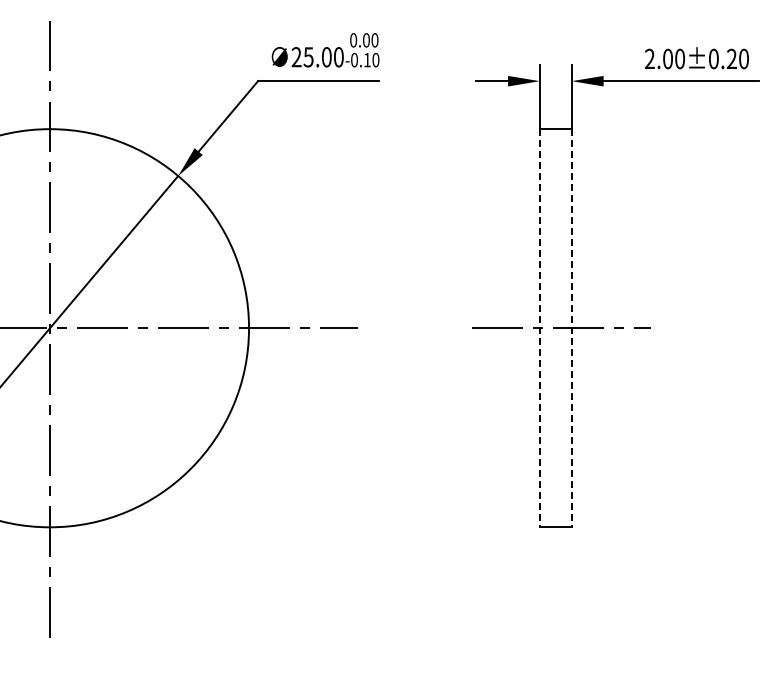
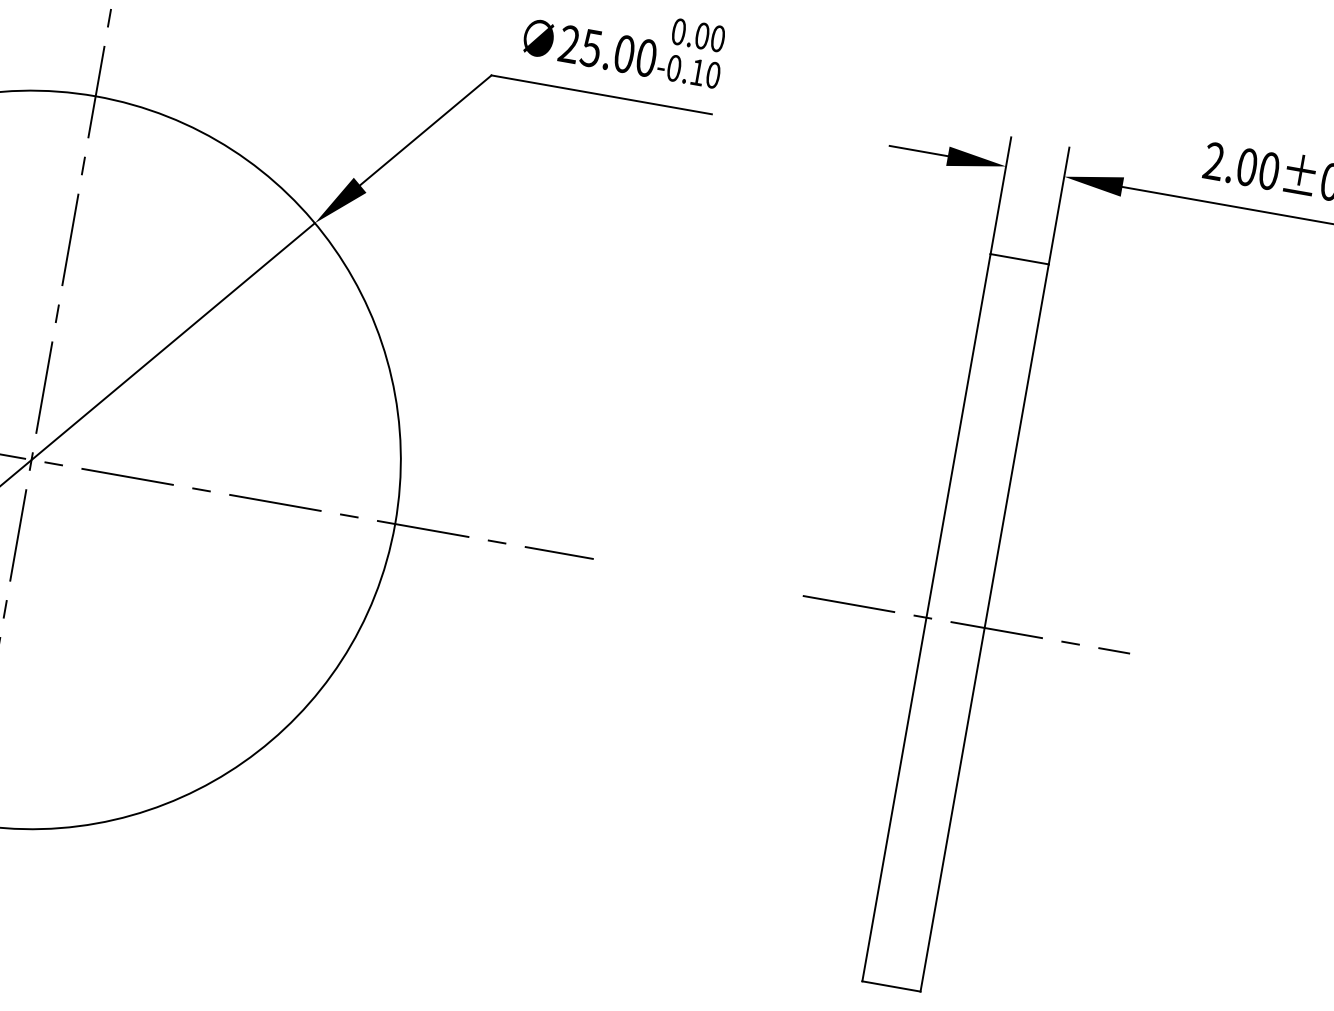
line: (539, 328) -> (925, 618), dashed -> solid
line: (571, 328) -> (984, 628), dashed -> solid

